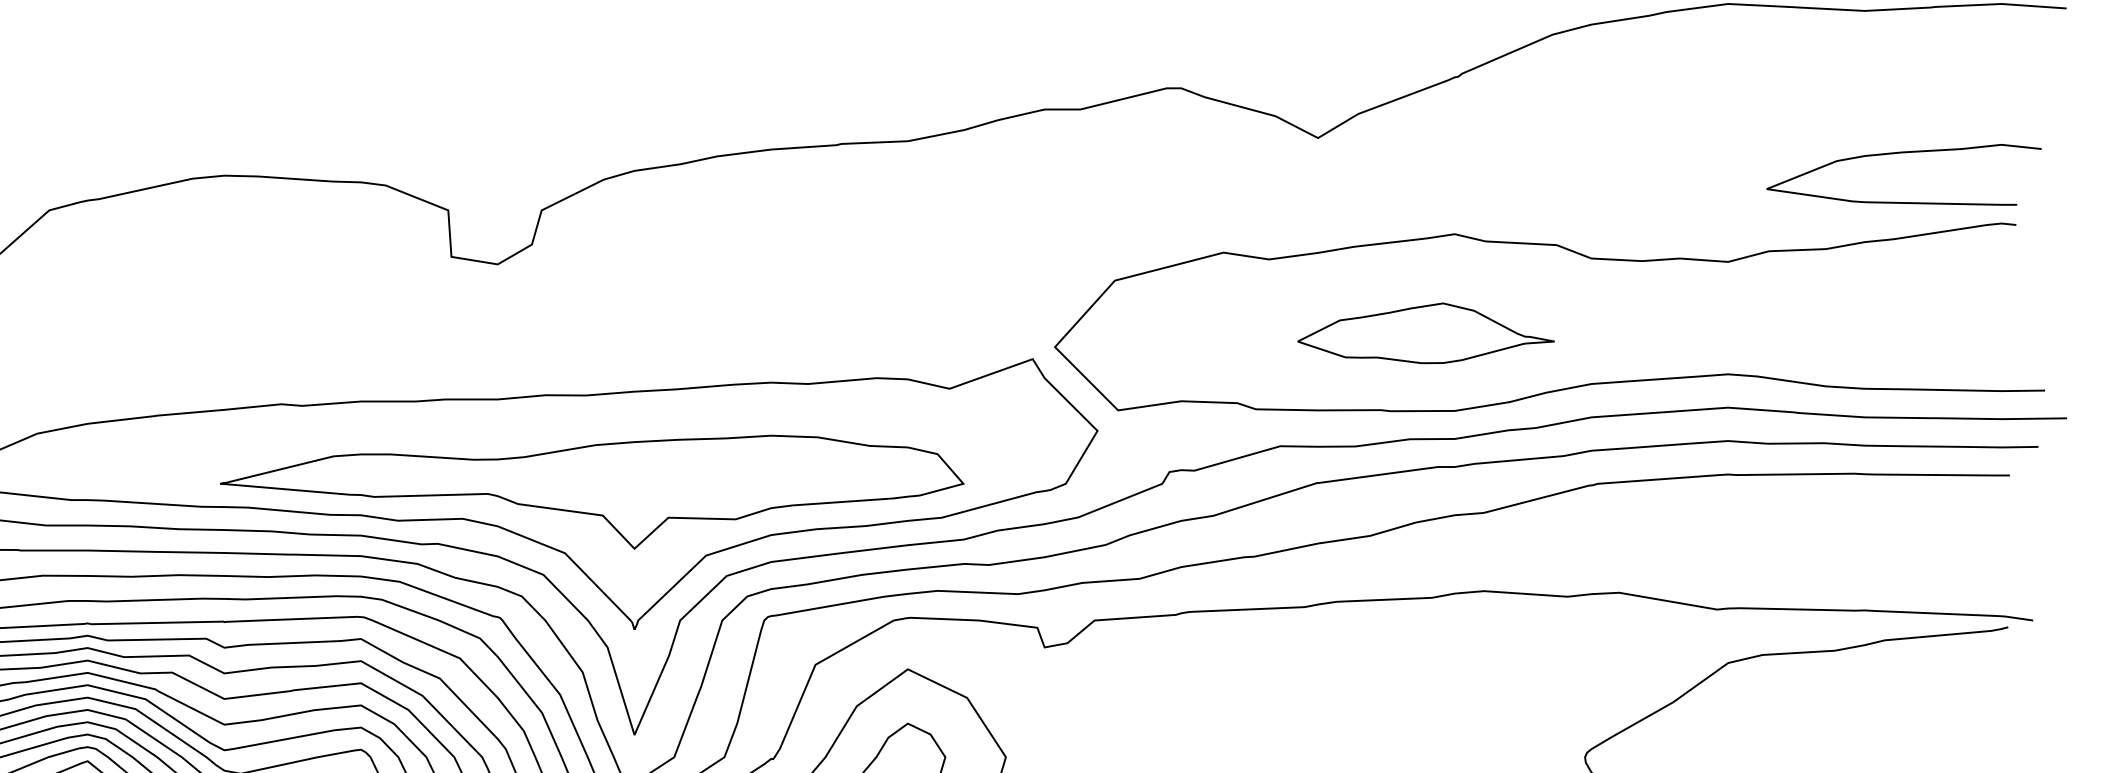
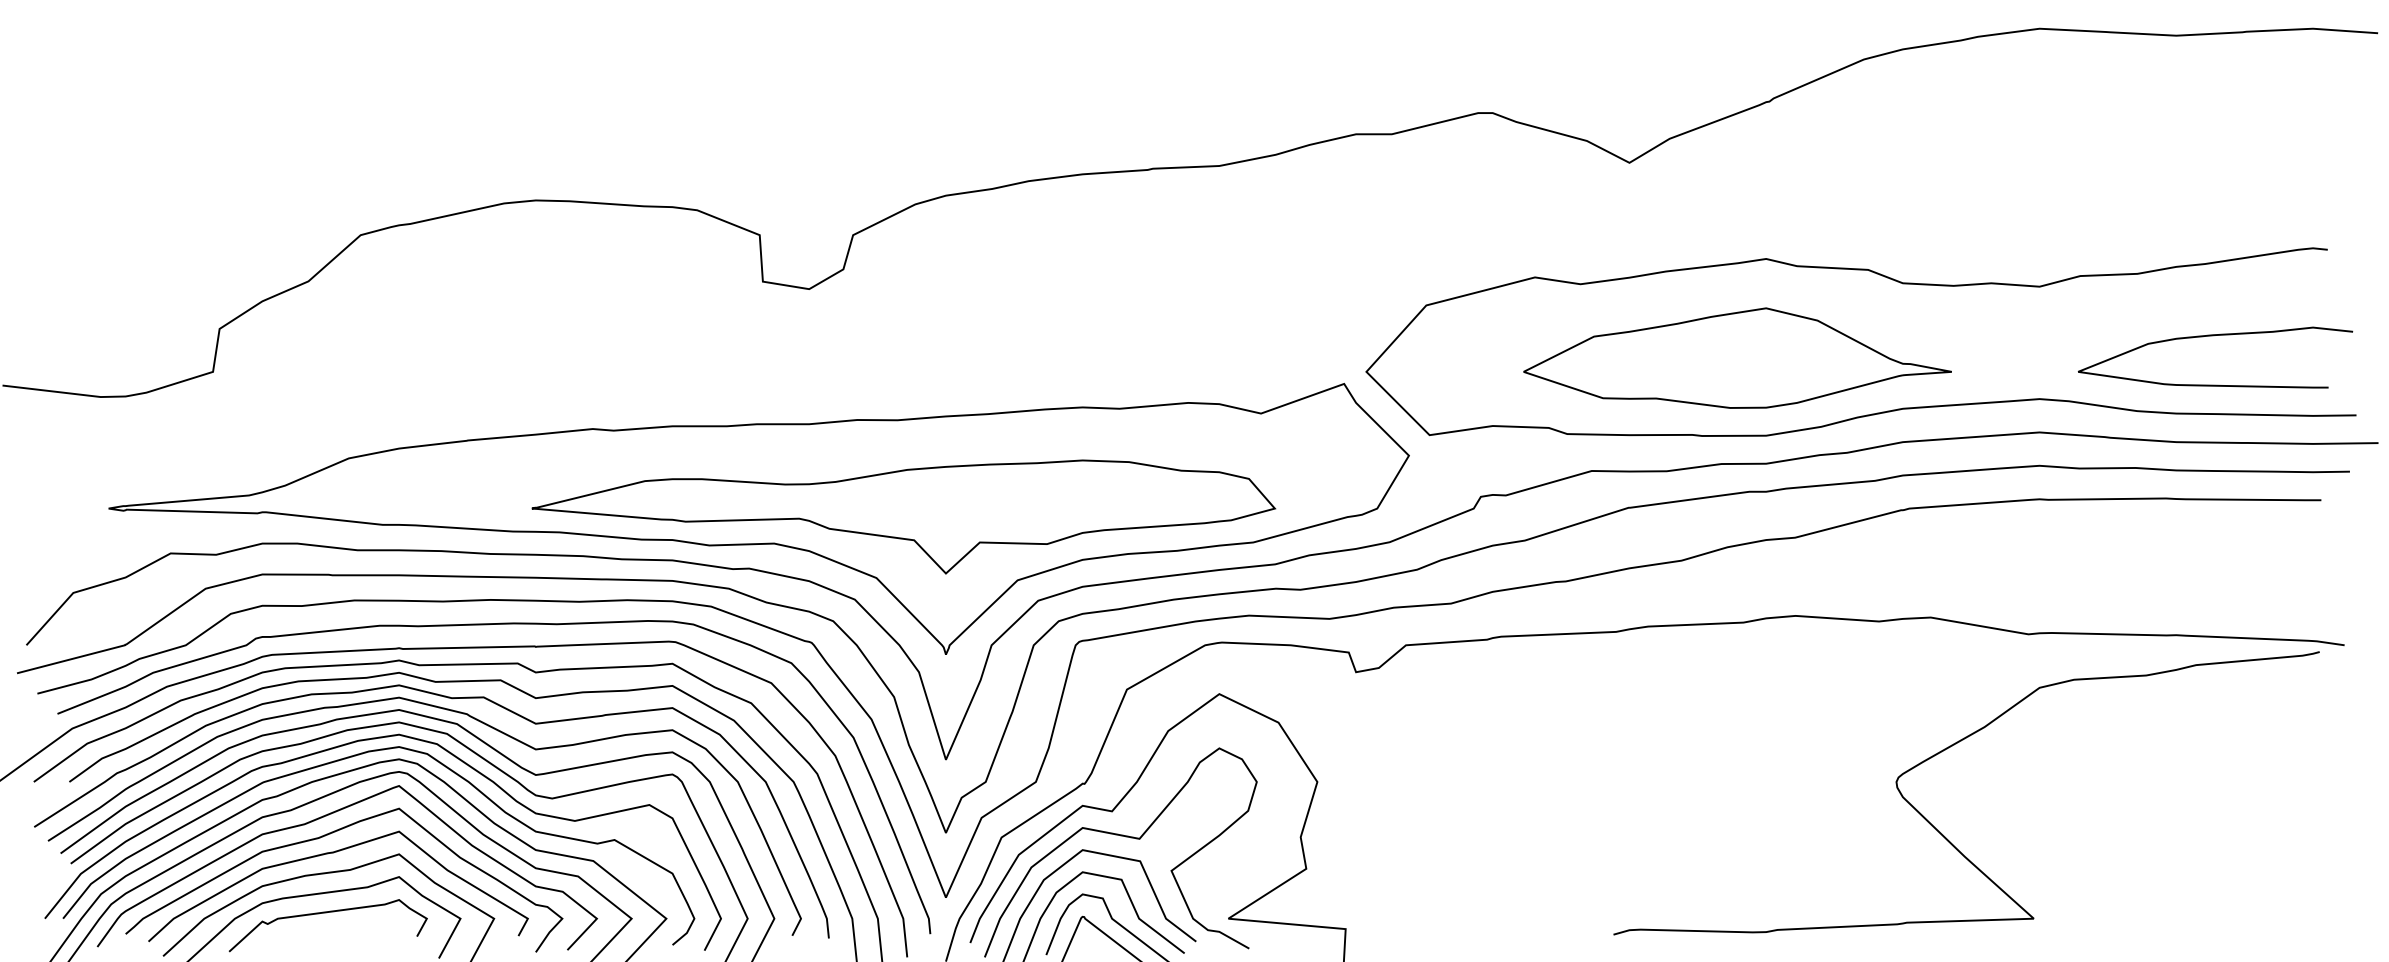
curve: (1903, 153) -> (2214, 336), moved
part: (1426, 332) -> (1737, 357), size x1.67

